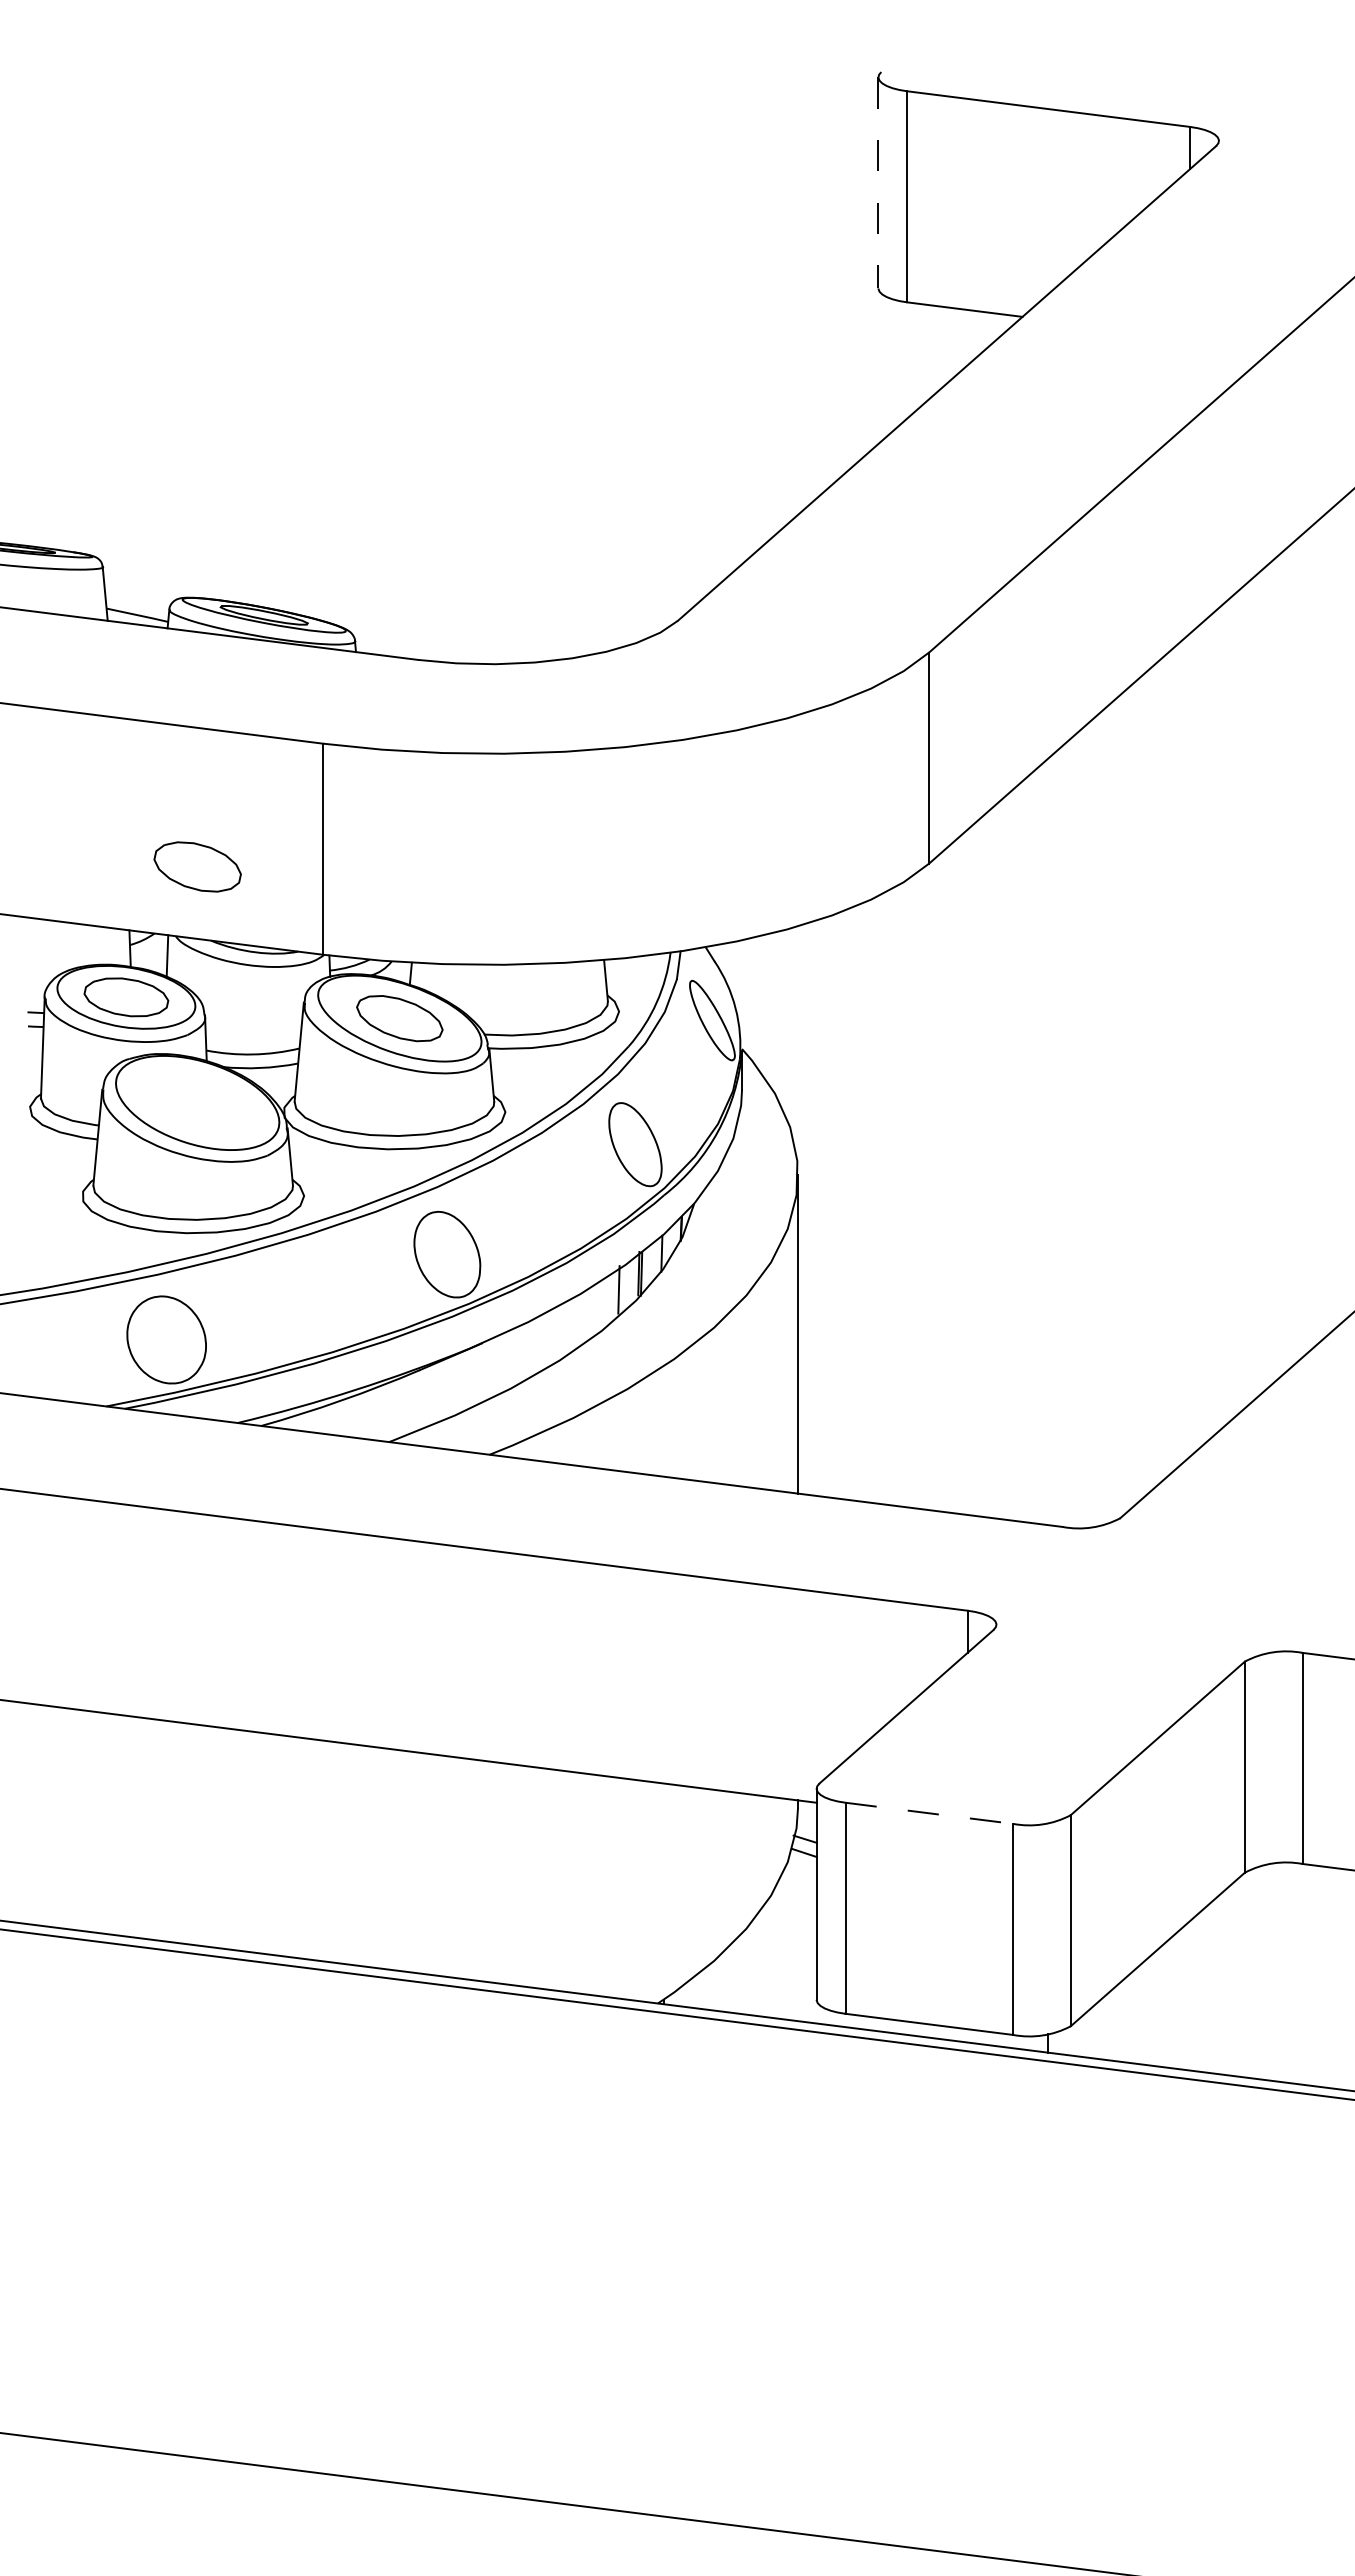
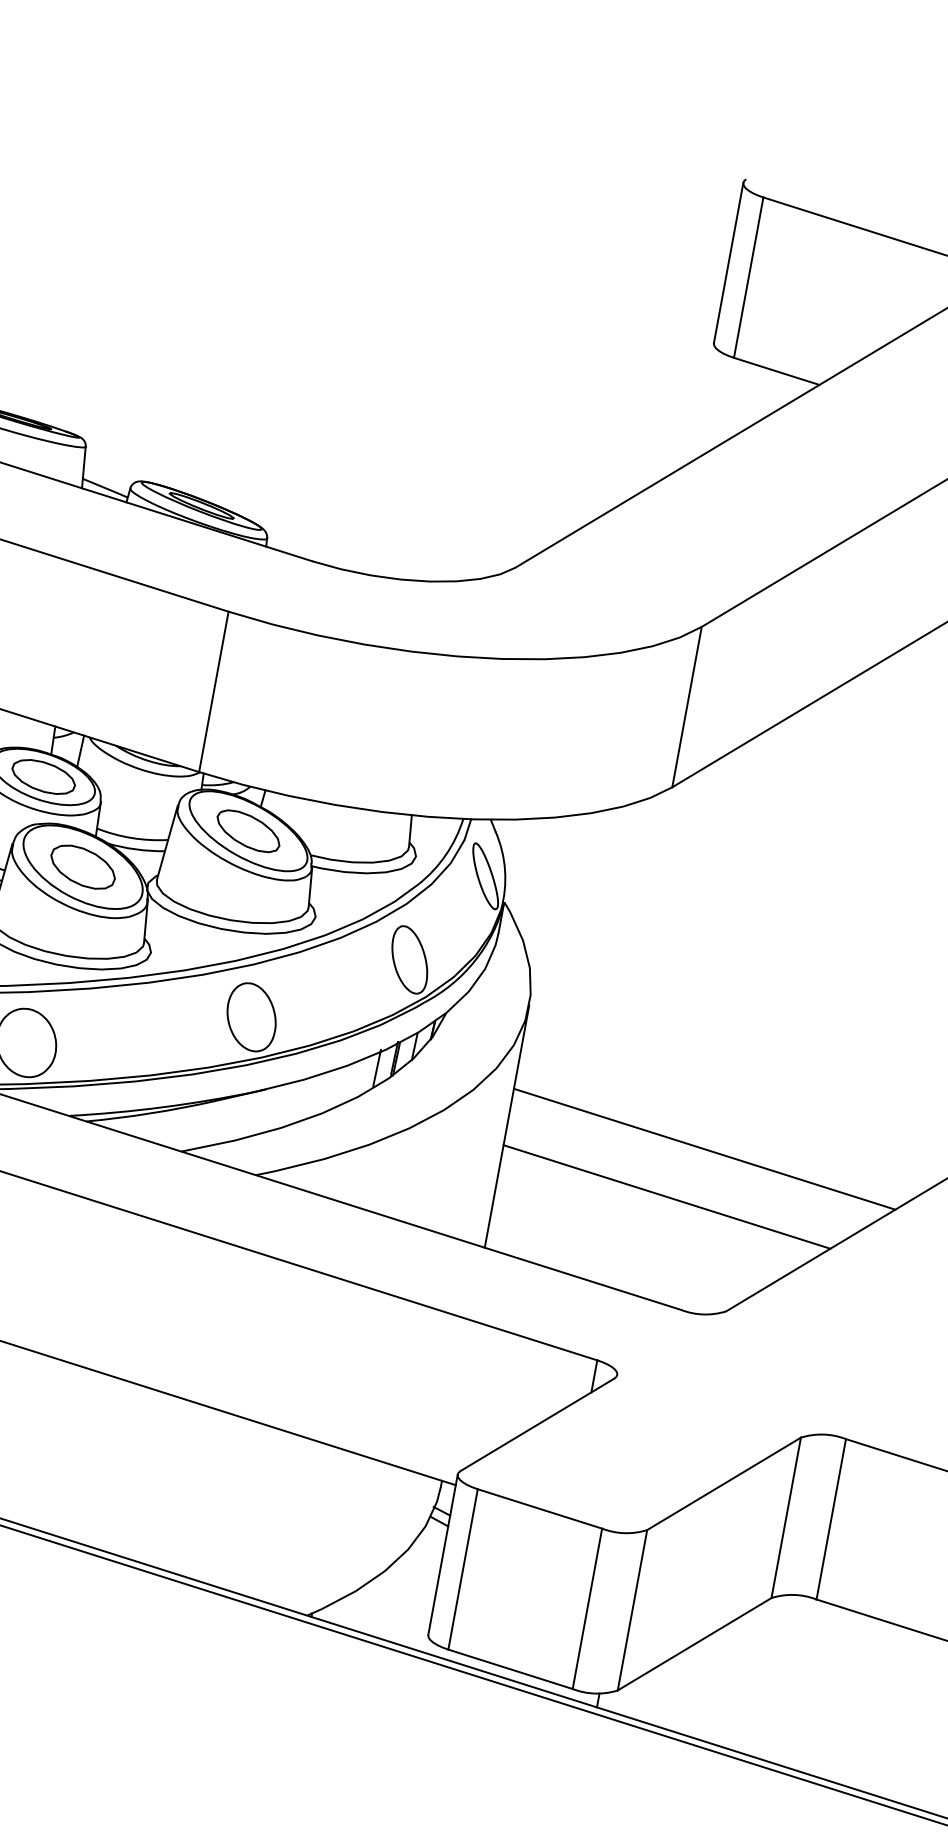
line: (878, 182) -> (728, 262), dashed -> solid
part: (197, 866) -> (83, 866), moved
line: (1054, 1316) -> (704, 1148), added
line: (1018, 1386) -> (667, 1197), added
line: (929, 1813) -> (540, 1509), dashed -> solid

